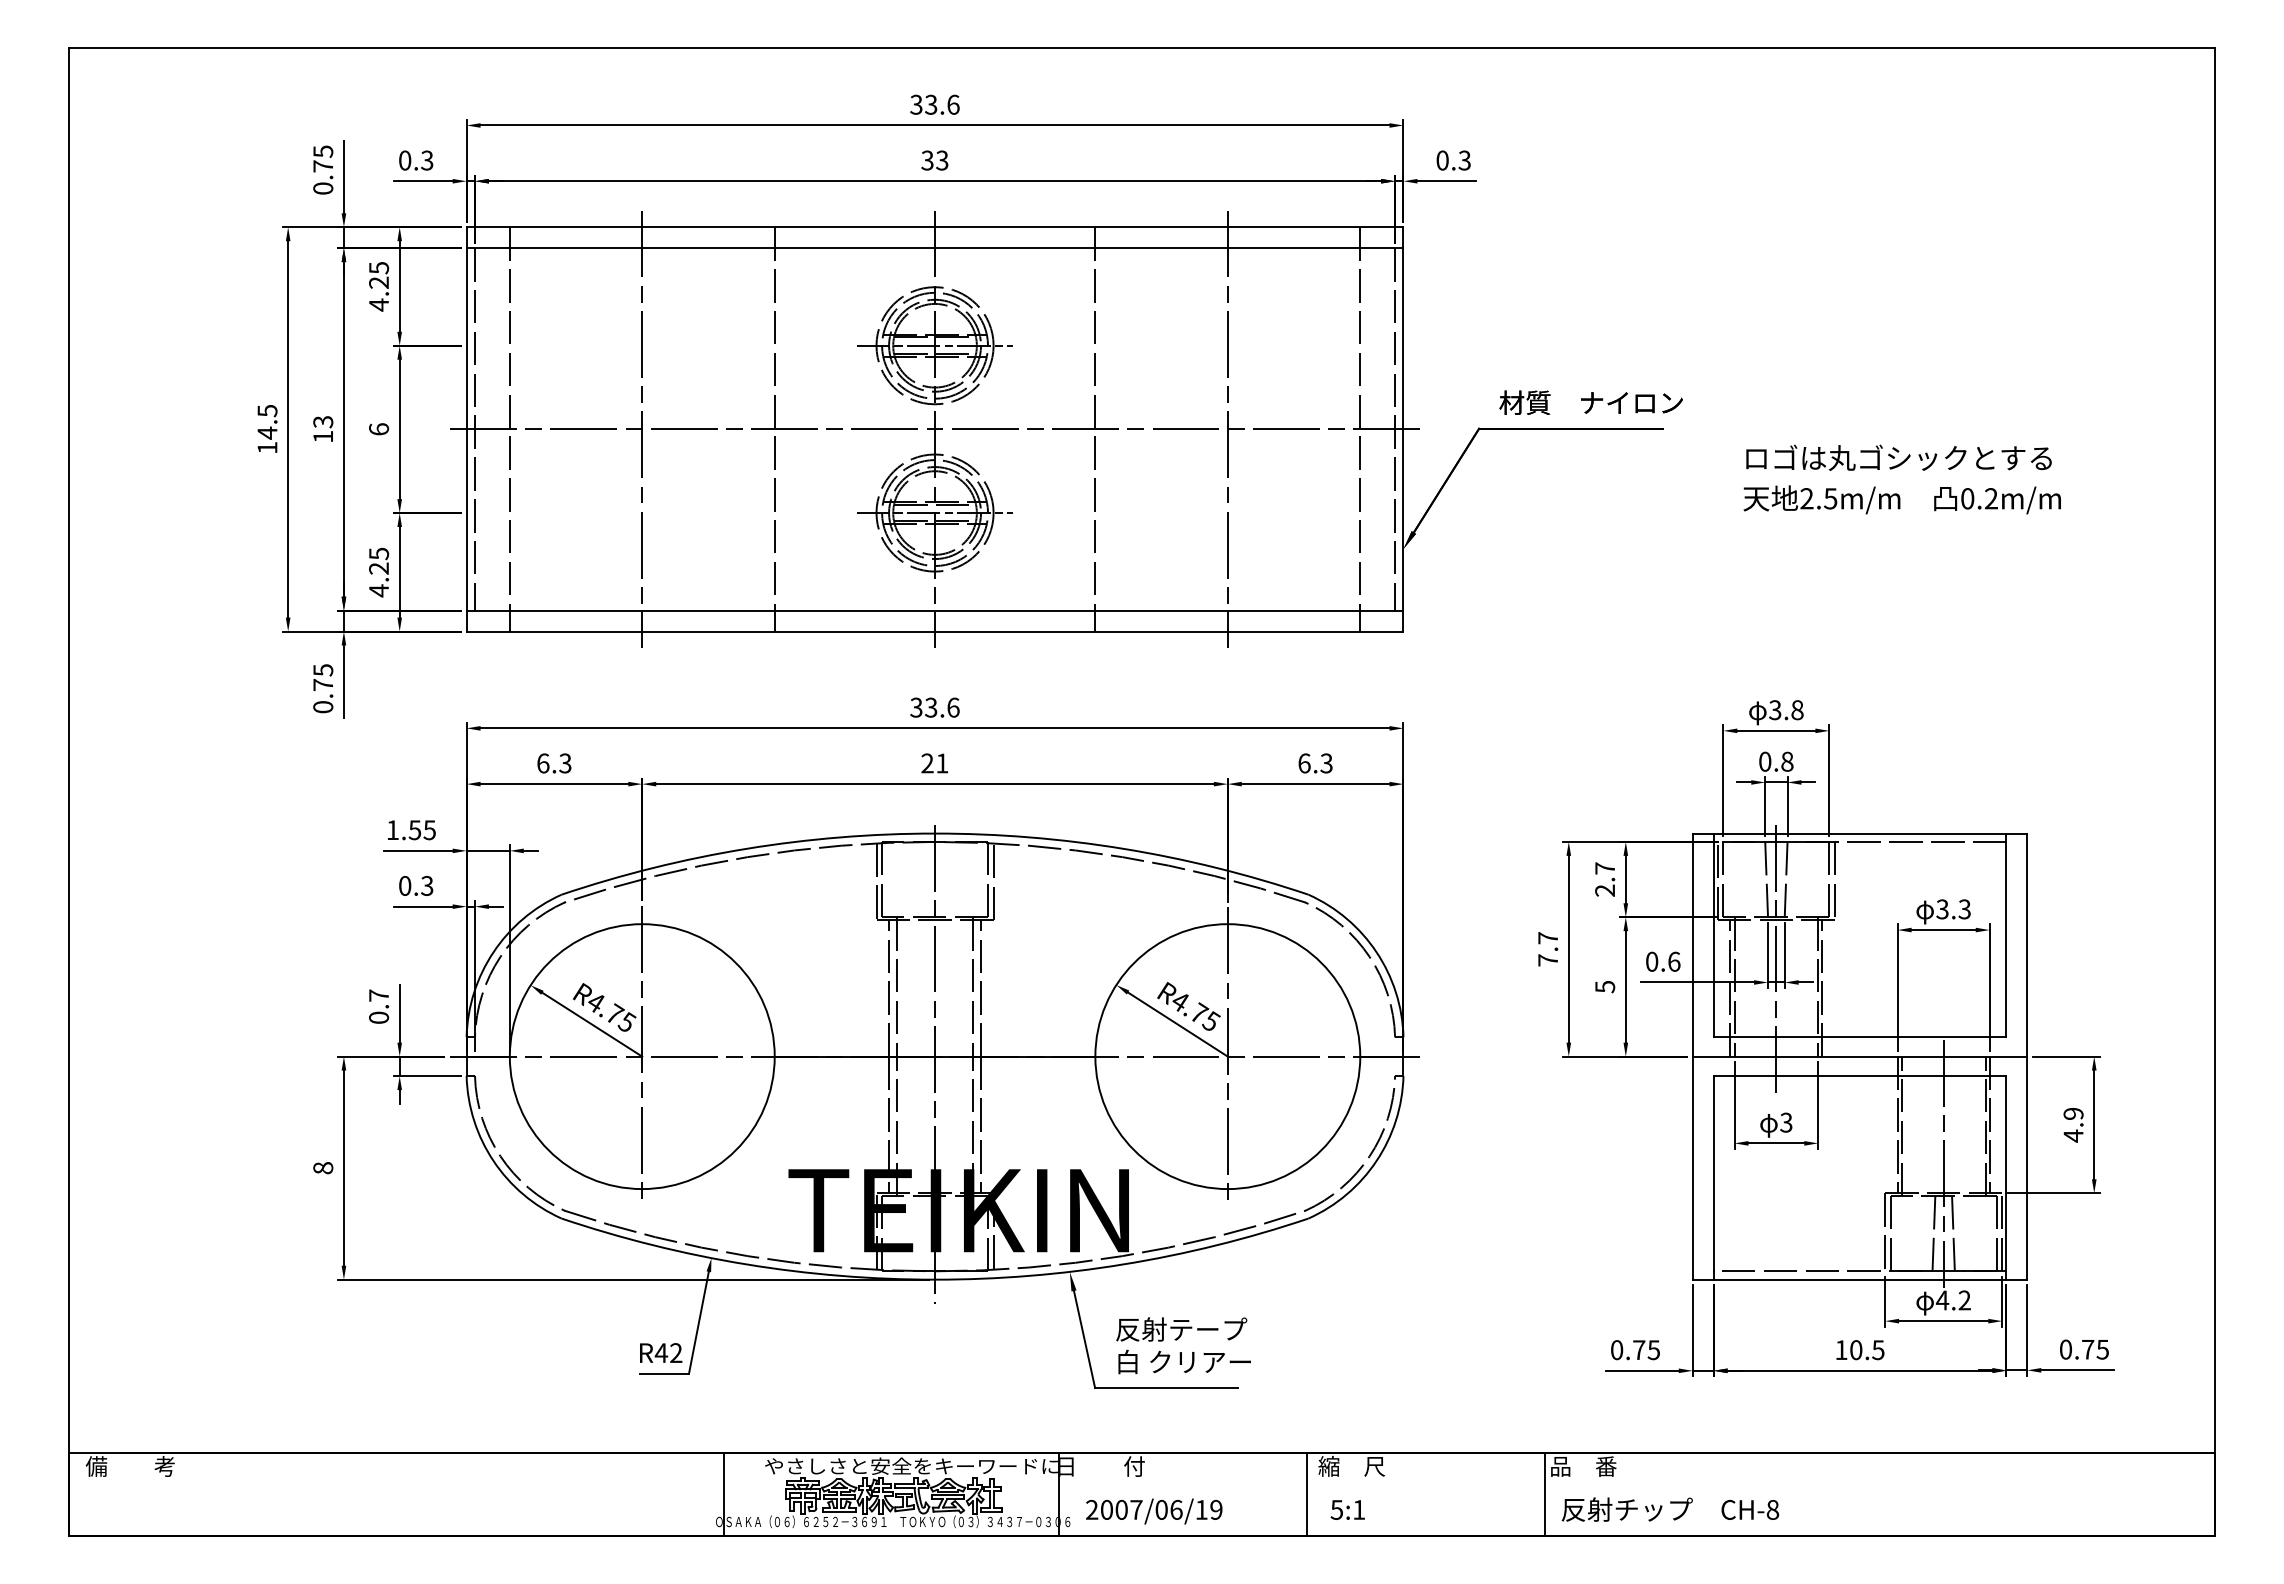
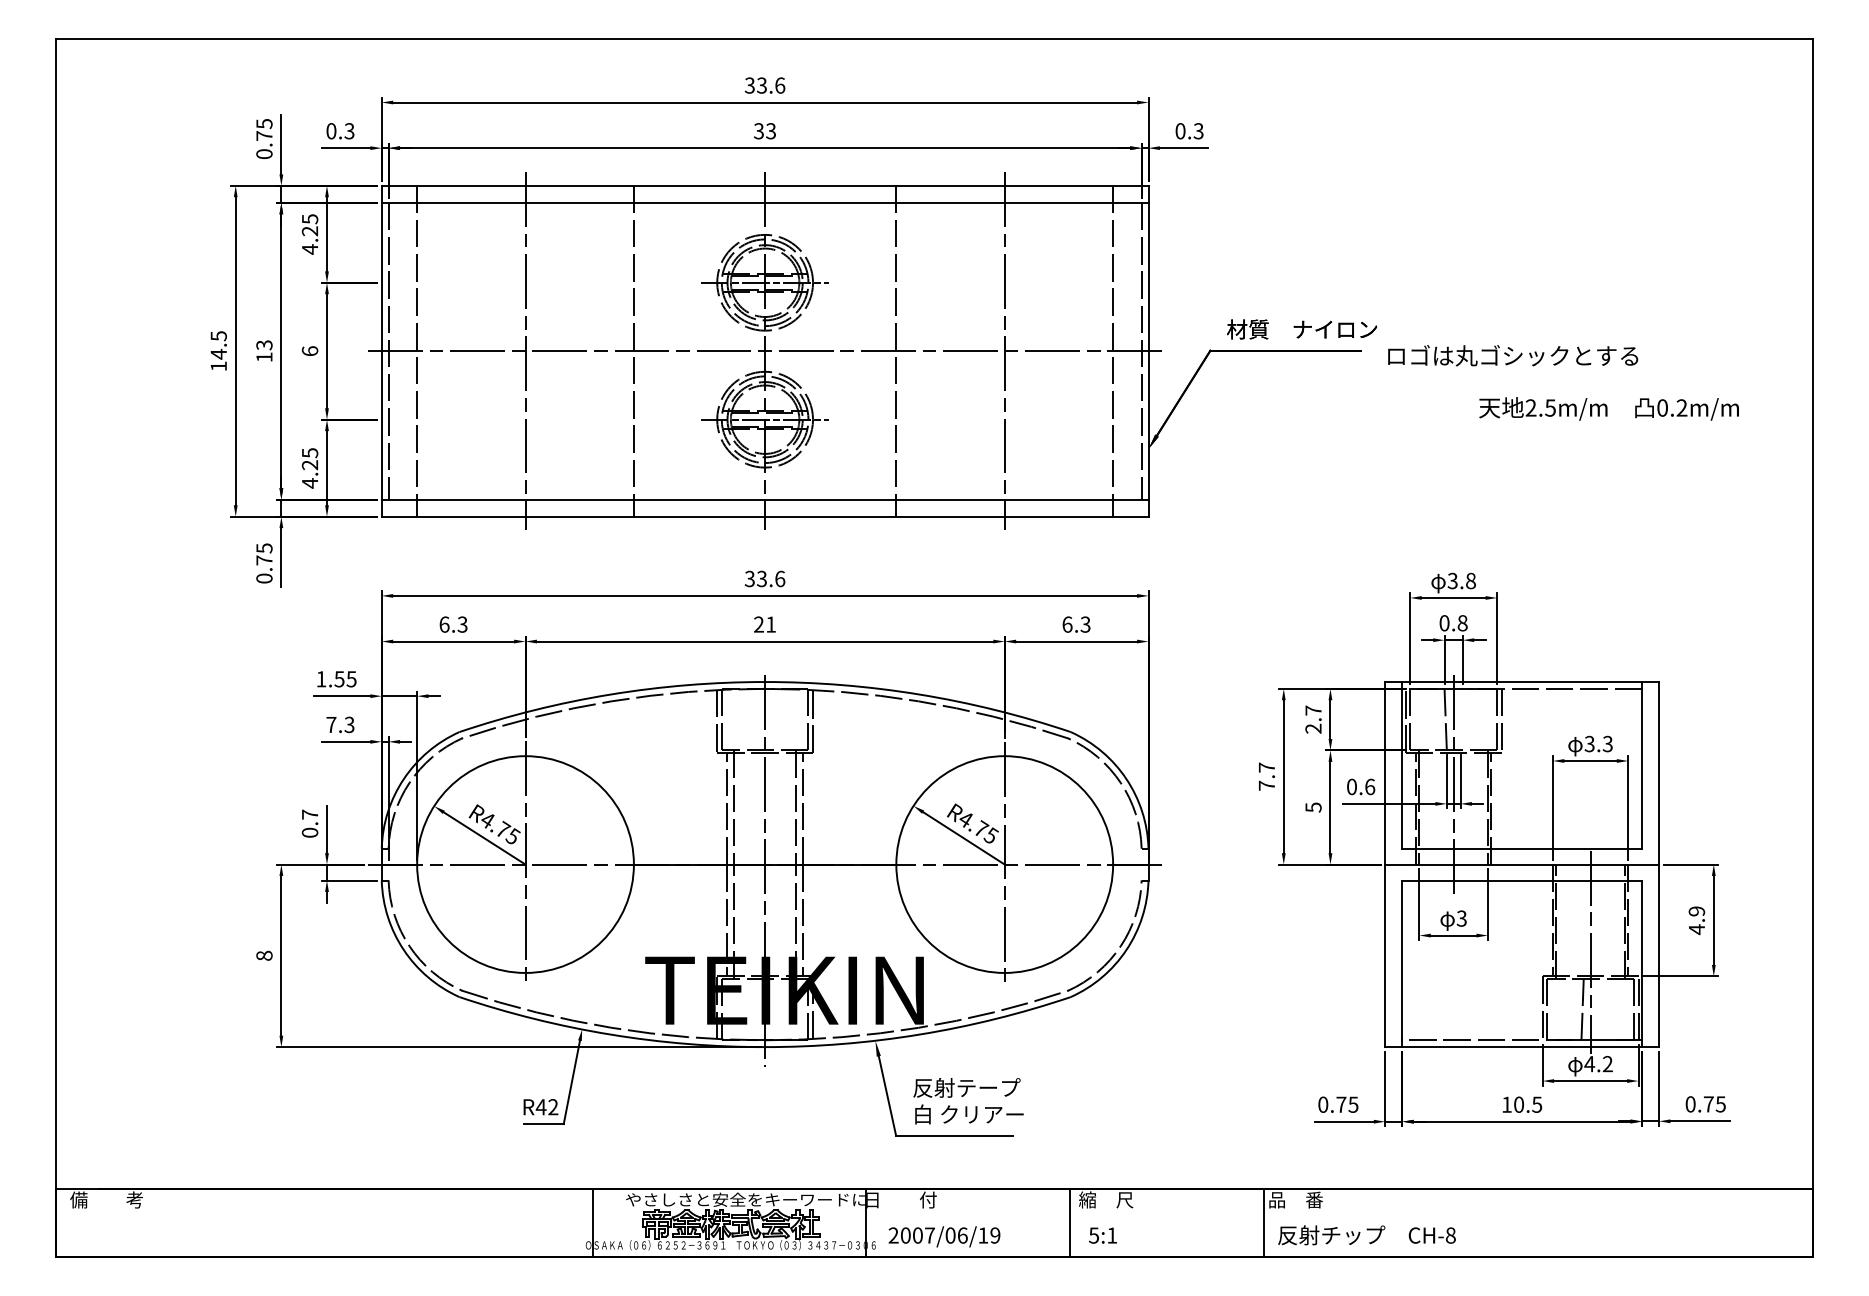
text: (1898, 457) -> (1512, 355), moved
text: (1901, 499) -> (1608, 408), moved
line: (1785, 879) -> (1461, 719), removed
text: (405, 885) -> (331, 724), 0.3 -> 7.3
line: (1953, 1233) -> (1598, 1009), removed

